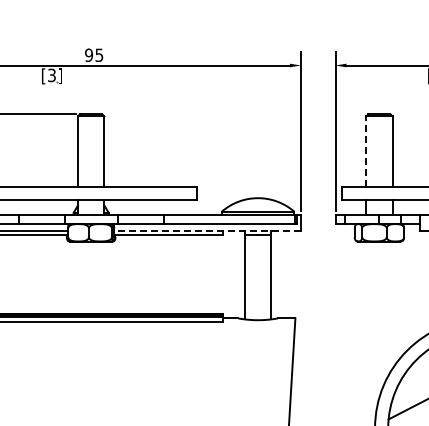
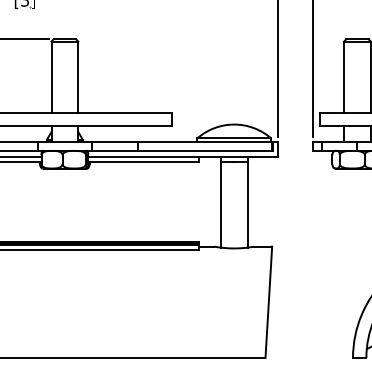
line: (366, 151) -> (344, 77), dashed -> solid
line: (207, 230) -> (182, 157), dashed -> solid

